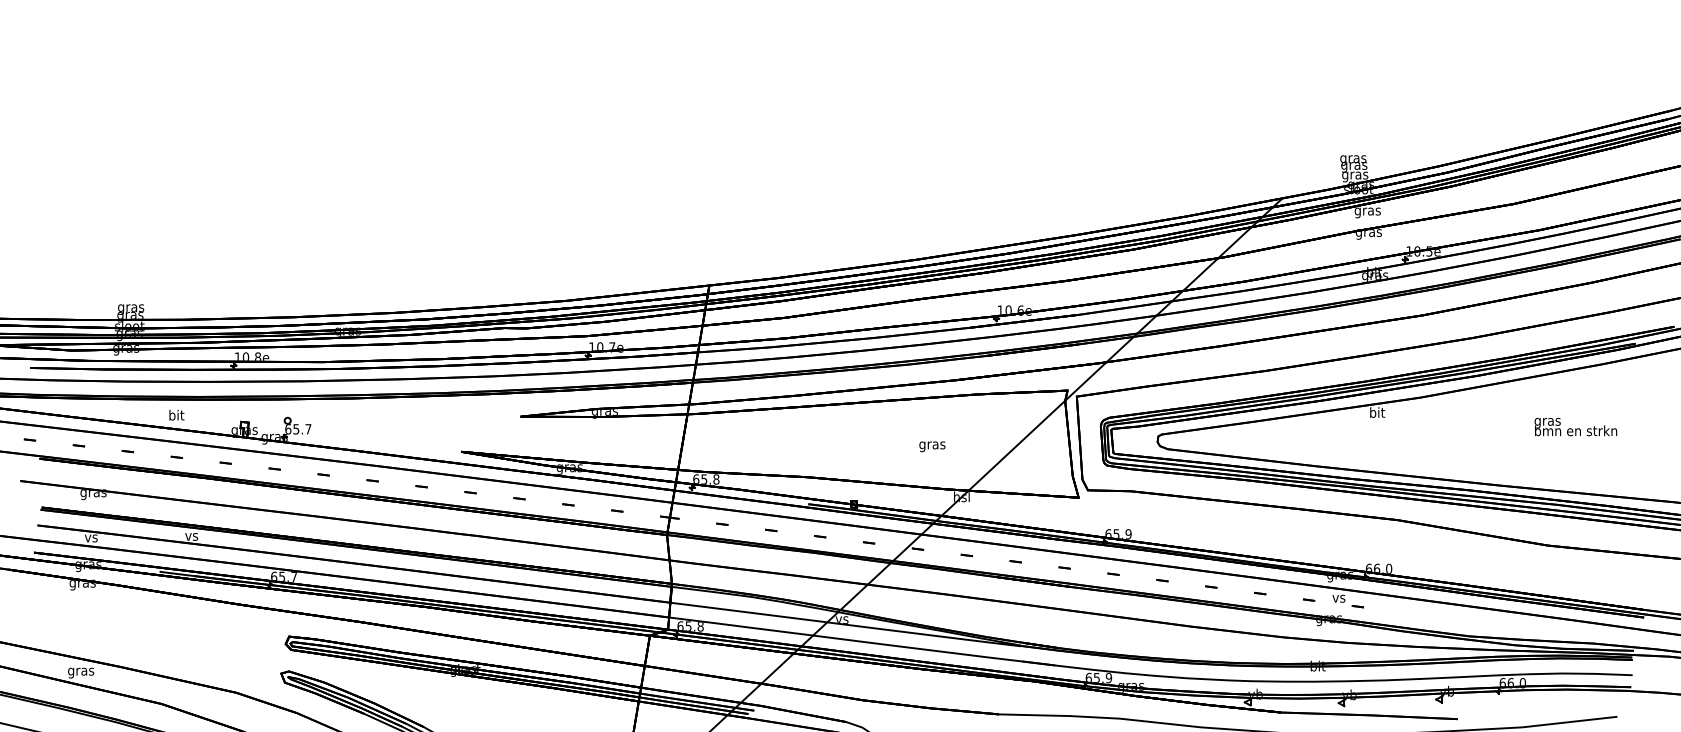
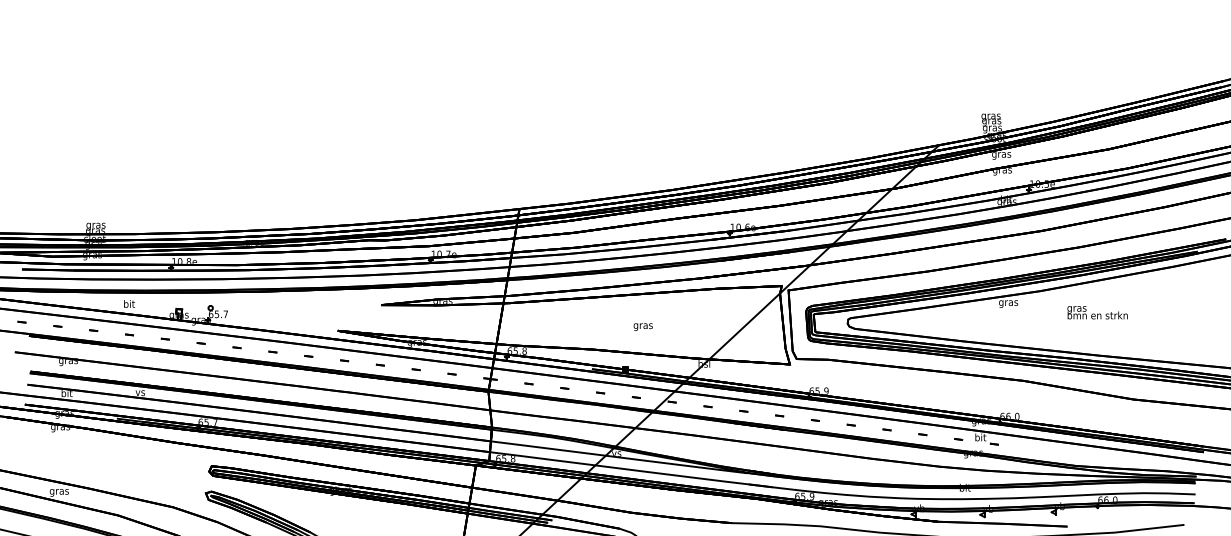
text: (1377, 413) -> (1008, 302), bit -> gras
text: (1575, 427) -> (1097, 313), moved
text: (932, 446) -> (643, 326), moved
text: (91, 537) -> (67, 393), vs -> bit
text: (1339, 597) -> (980, 437), vs -> bit

